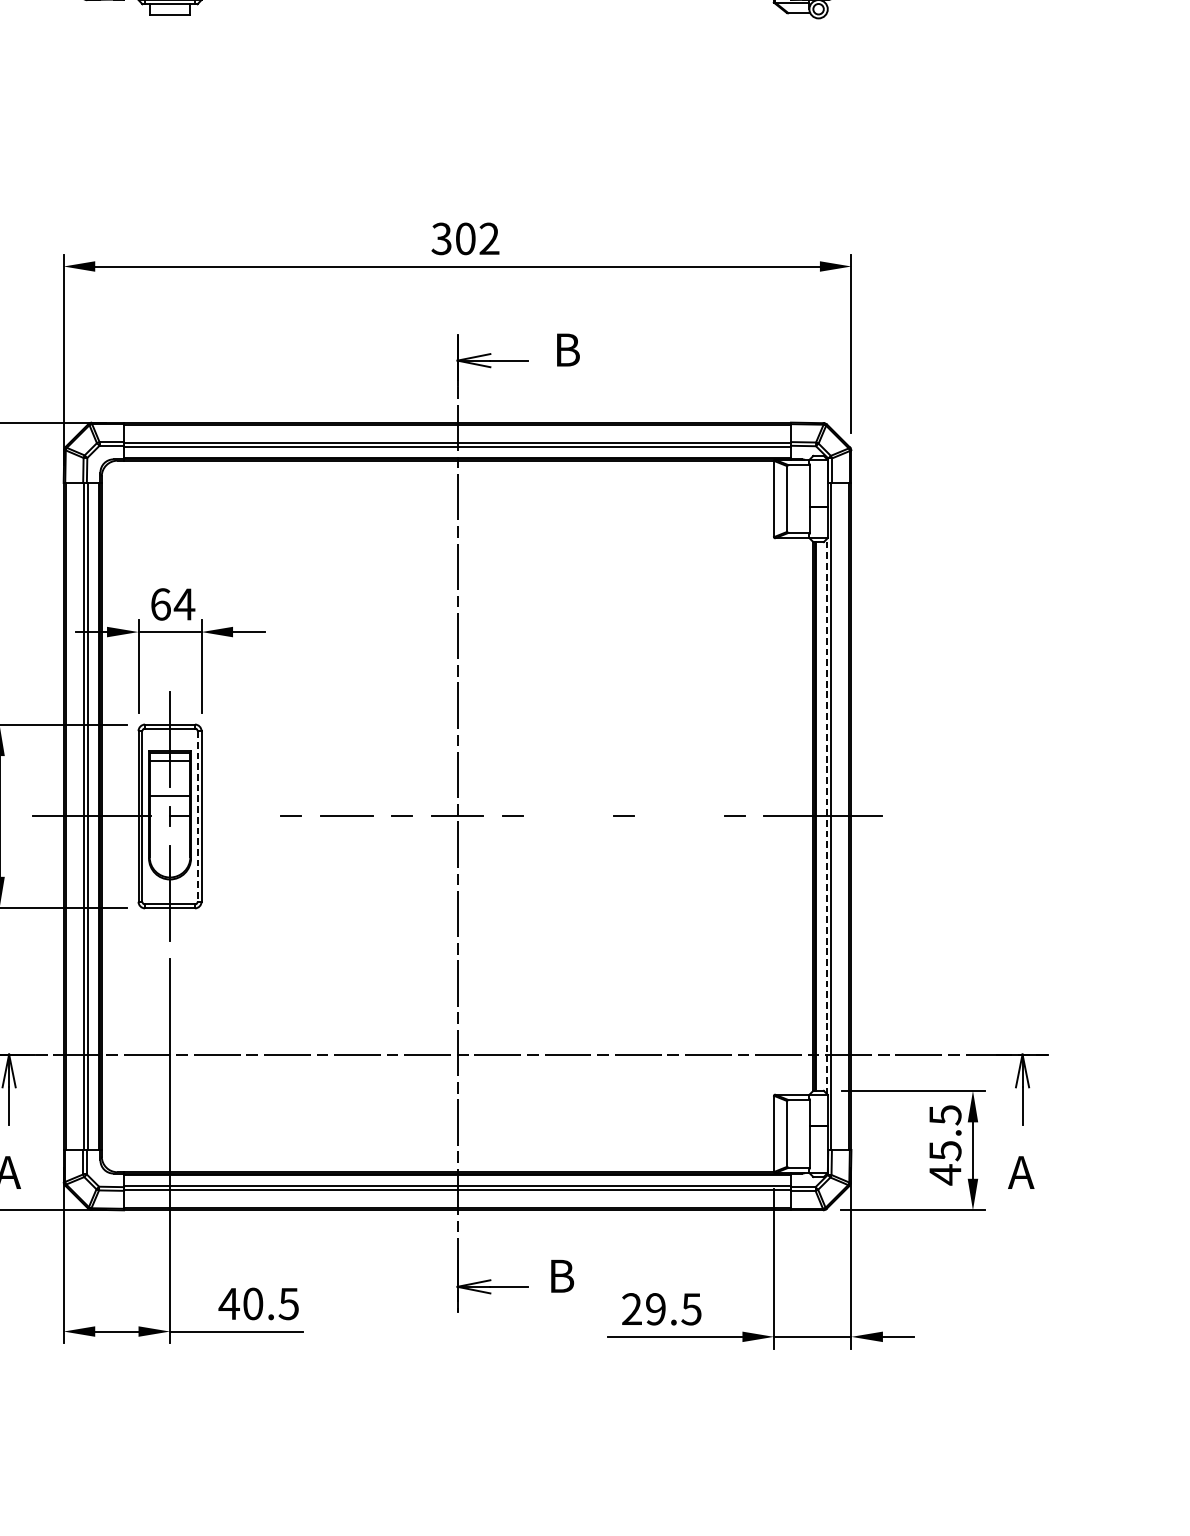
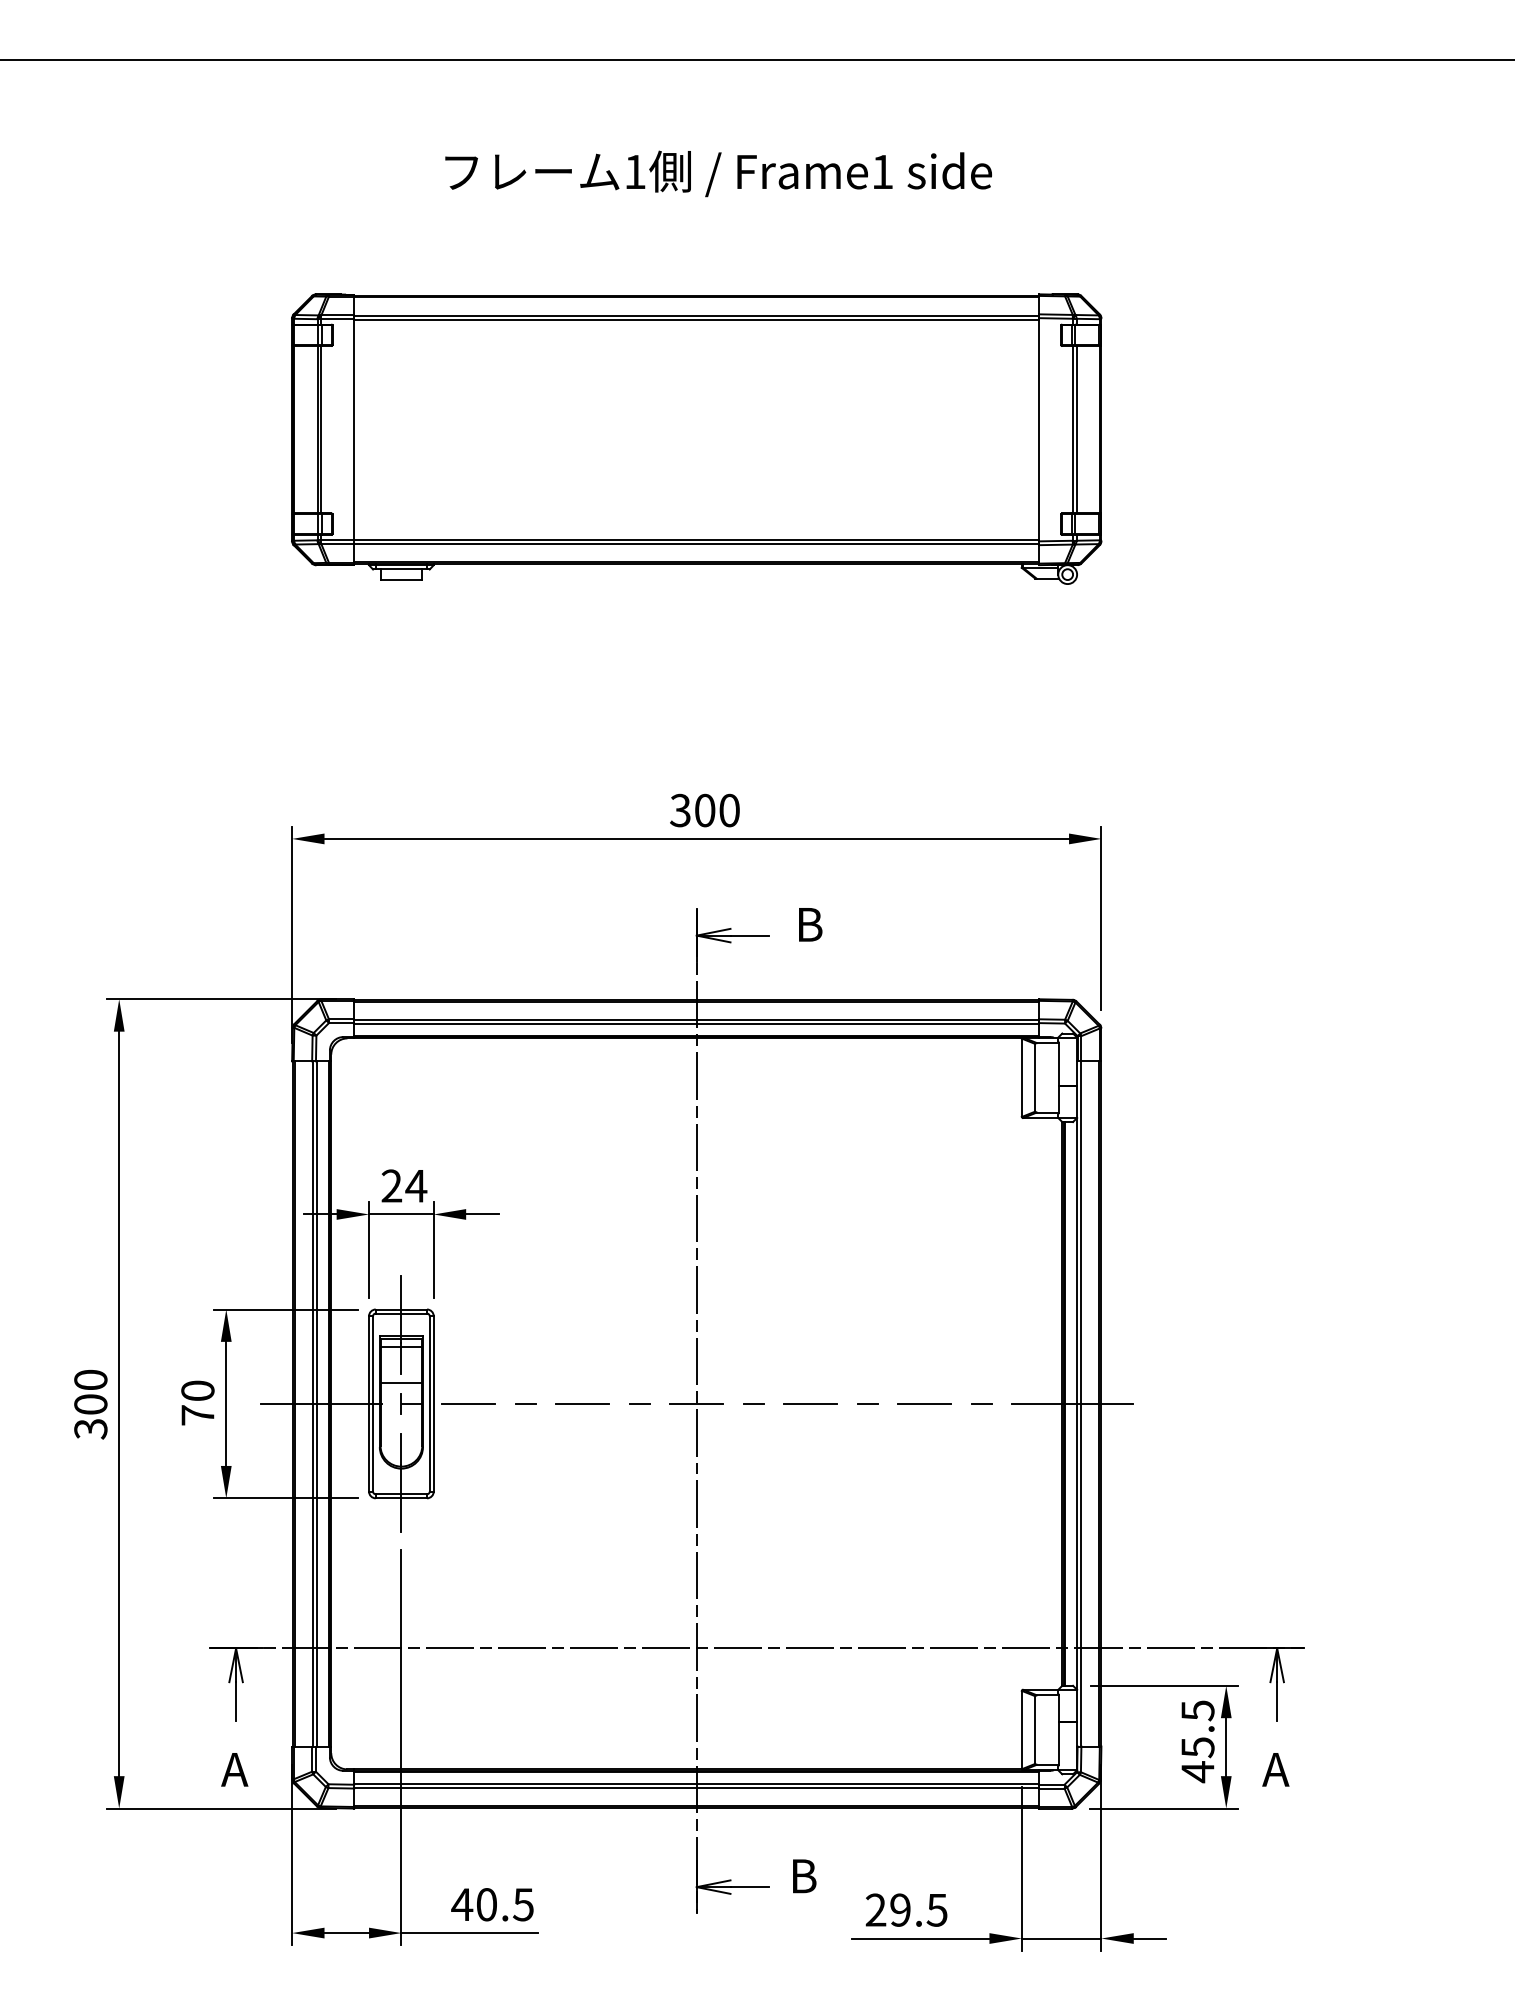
text: (489, 238) -> (729, 810), 302 -> 300
text: (160, 603) -> (391, 1185), 64 -> 24
line: (197, 816) -> (429, 1403), dashed -> solid
line: (235, 816) -> (468, 1403), added
line: (568, 816) -> (810, 1403), added
line: (679, 816) -> (924, 1403), added
line: (827, 816) -> (1076, 1403), dashed -> solid

